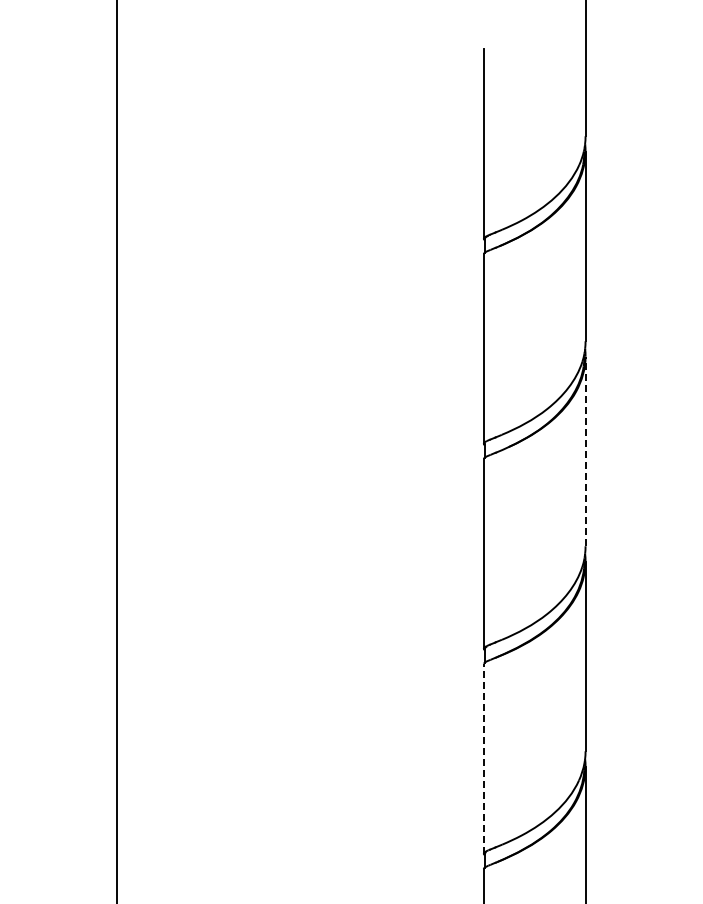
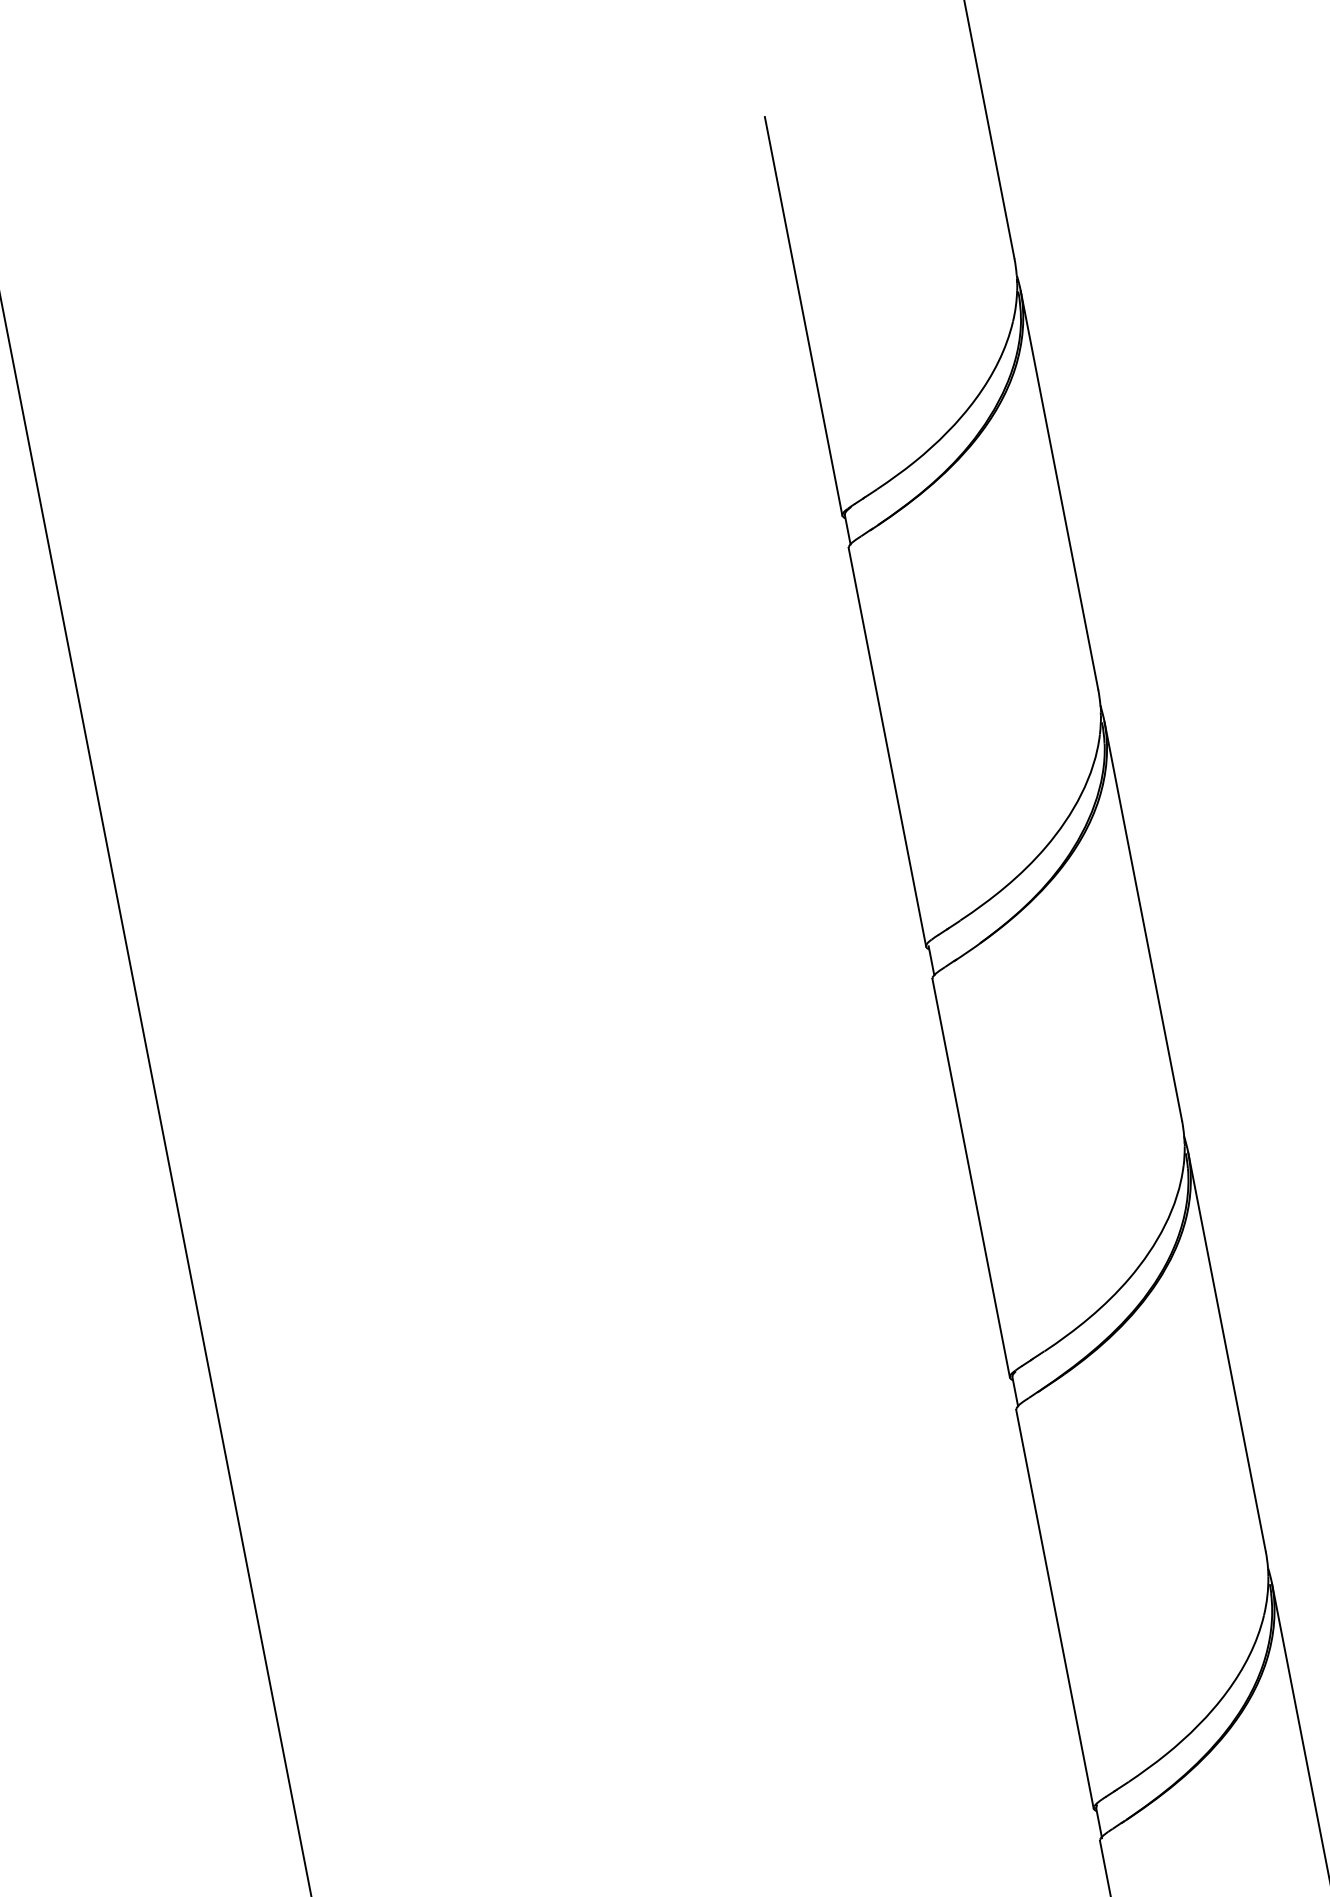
line: (585, 451) -> (1143, 921), dashed -> solid
line: (483, 758) -> (1054, 1608), dashed -> solid

